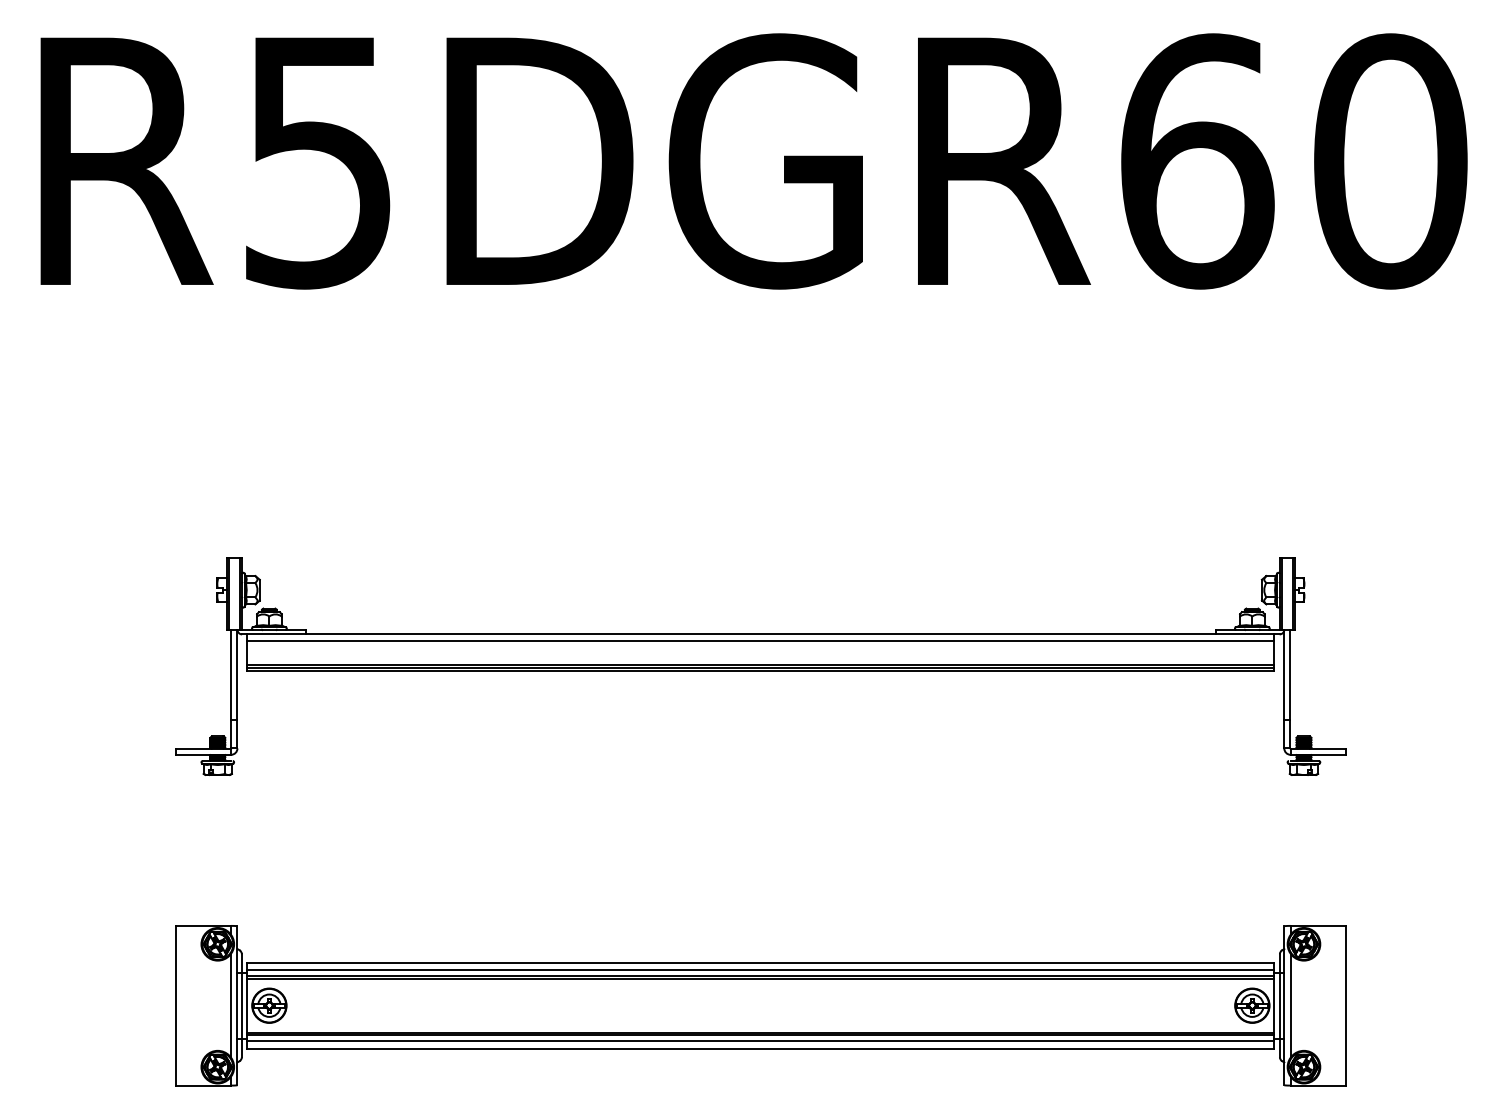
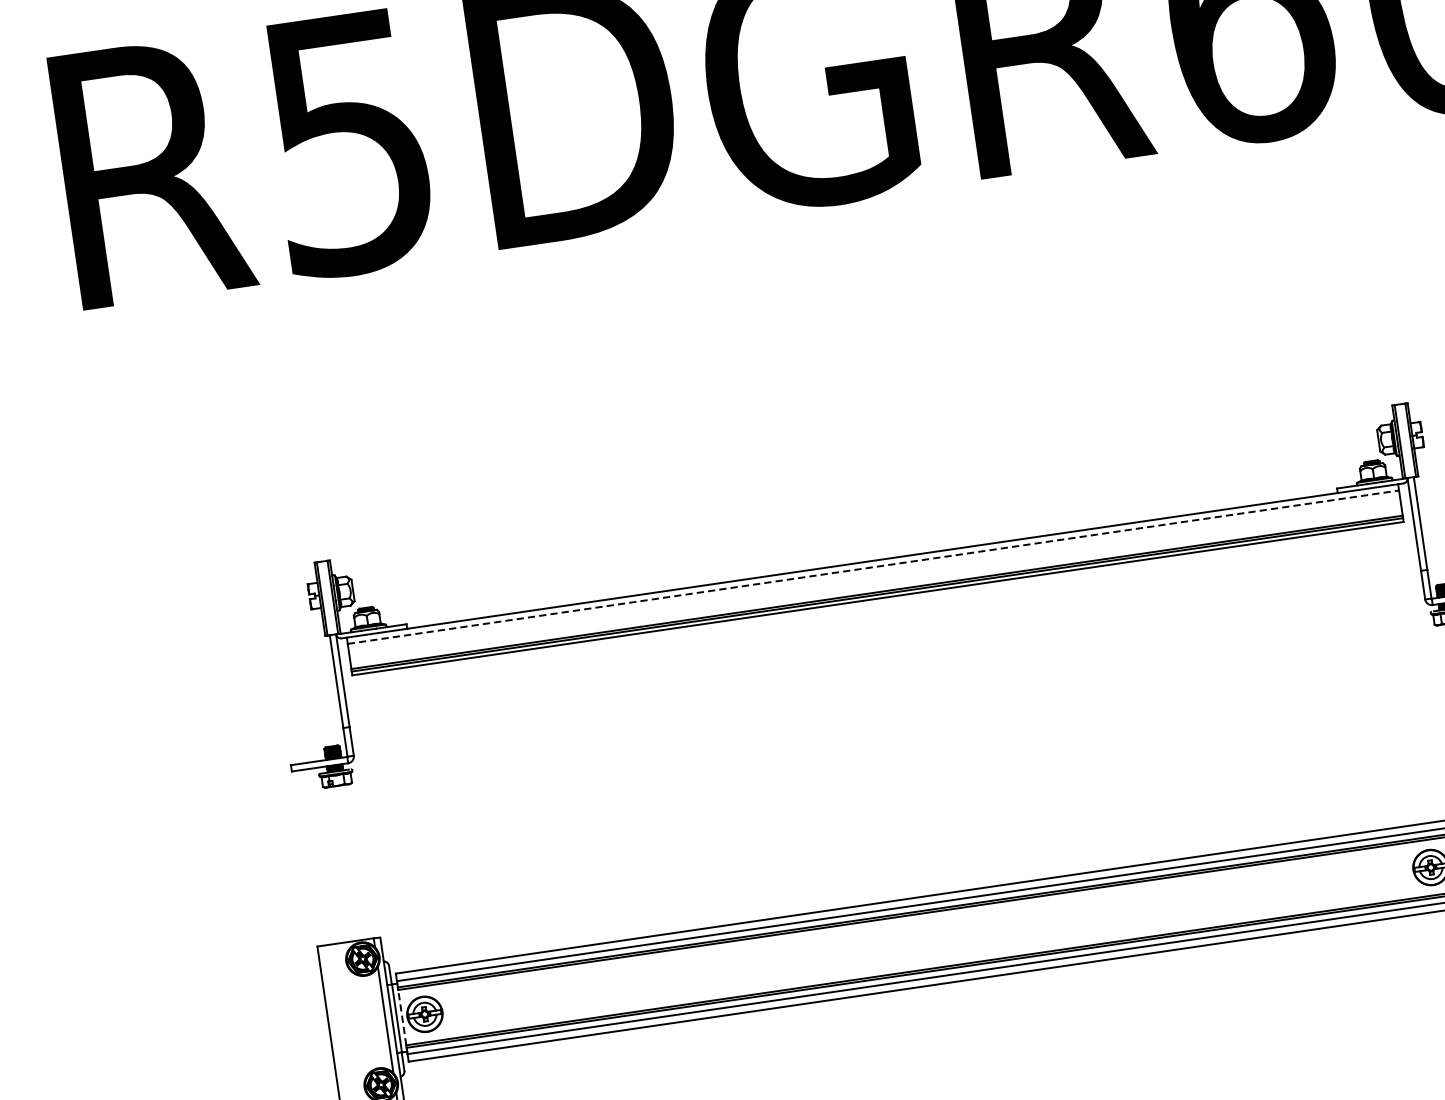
line: (760, 640) -> (873, 567), solid -> dashed
line: (247, 1005) -> (402, 1017), solid -> dashed

